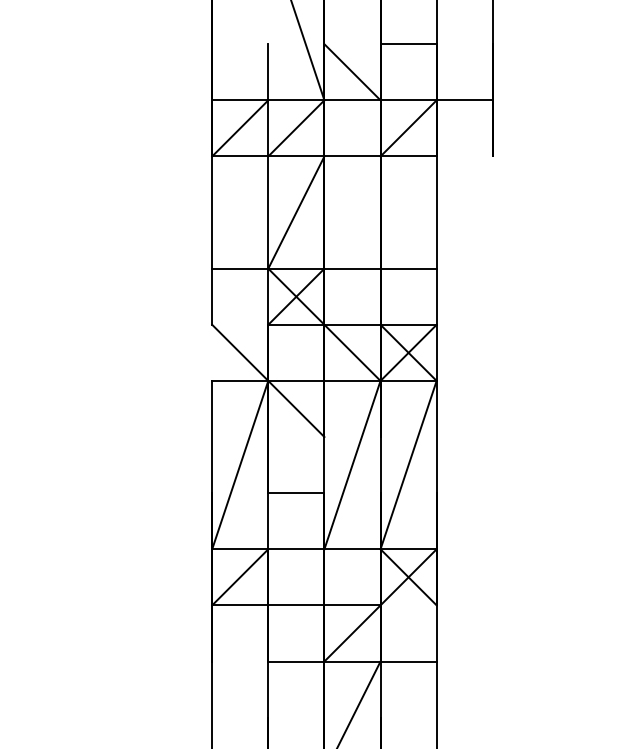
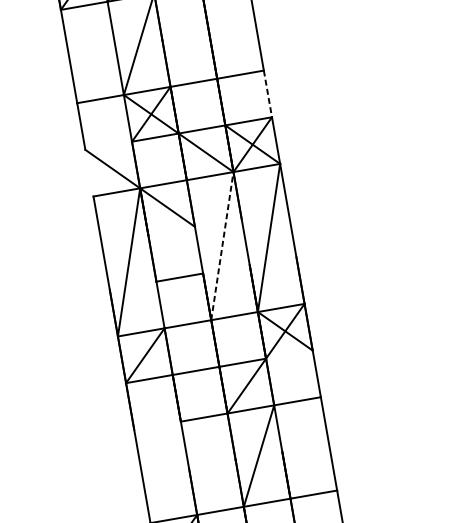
line: (436, 297) -> (267, 94), solid -> dashed
line: (352, 465) -> (222, 246), solid -> dashed

